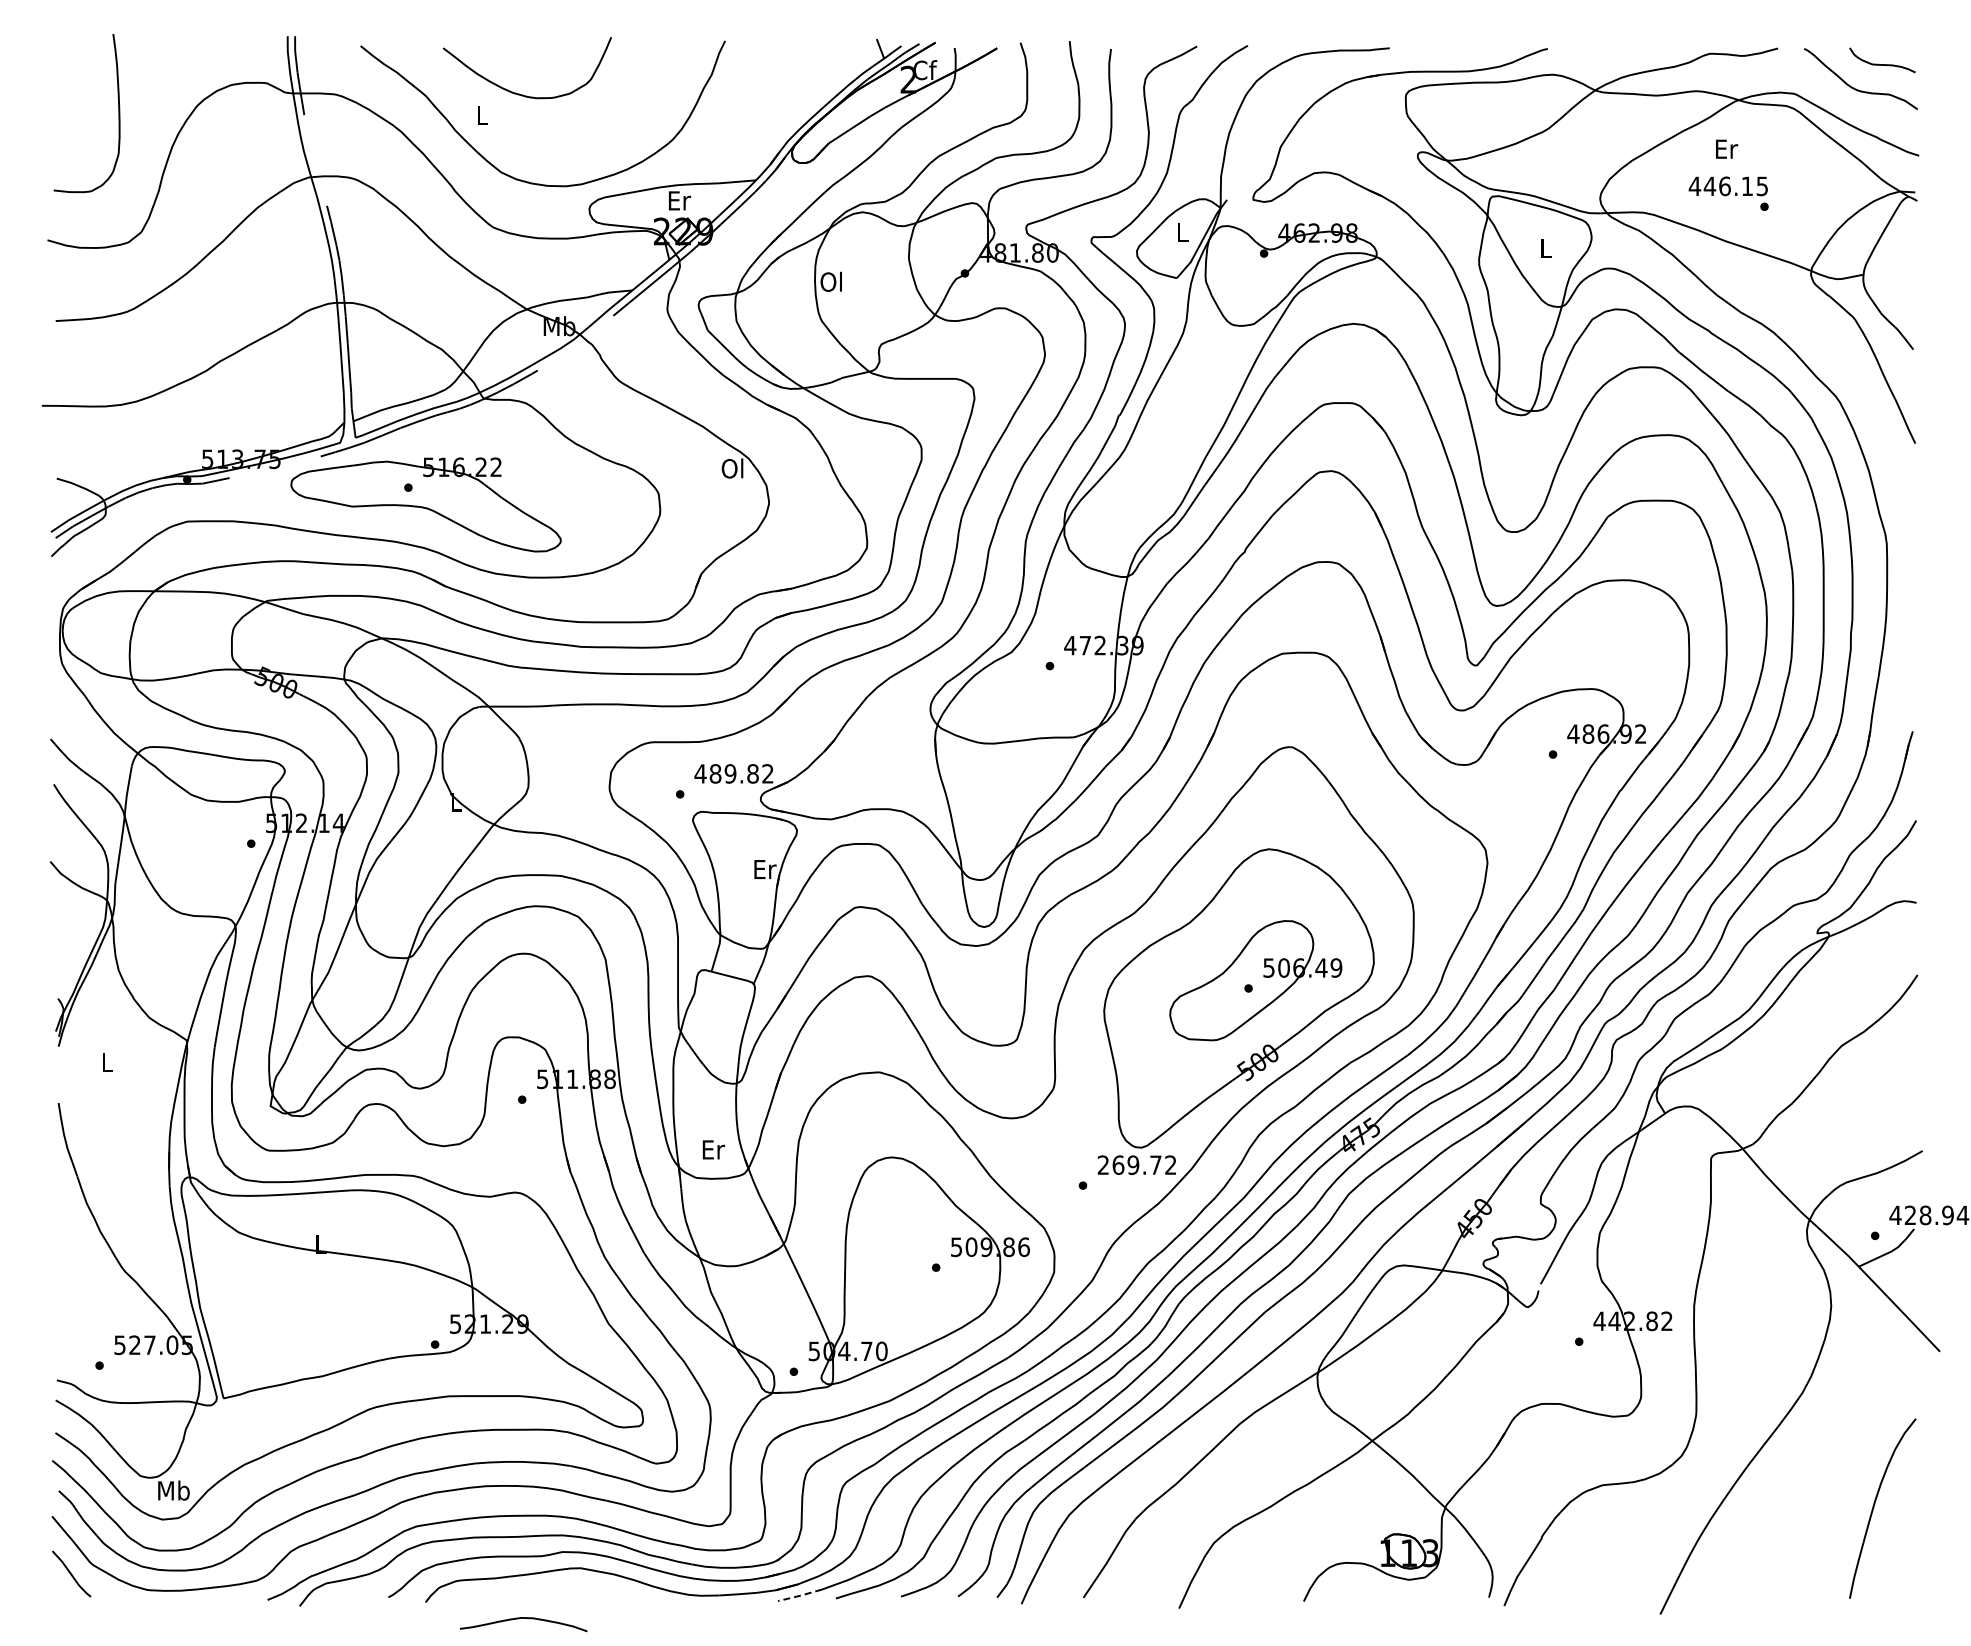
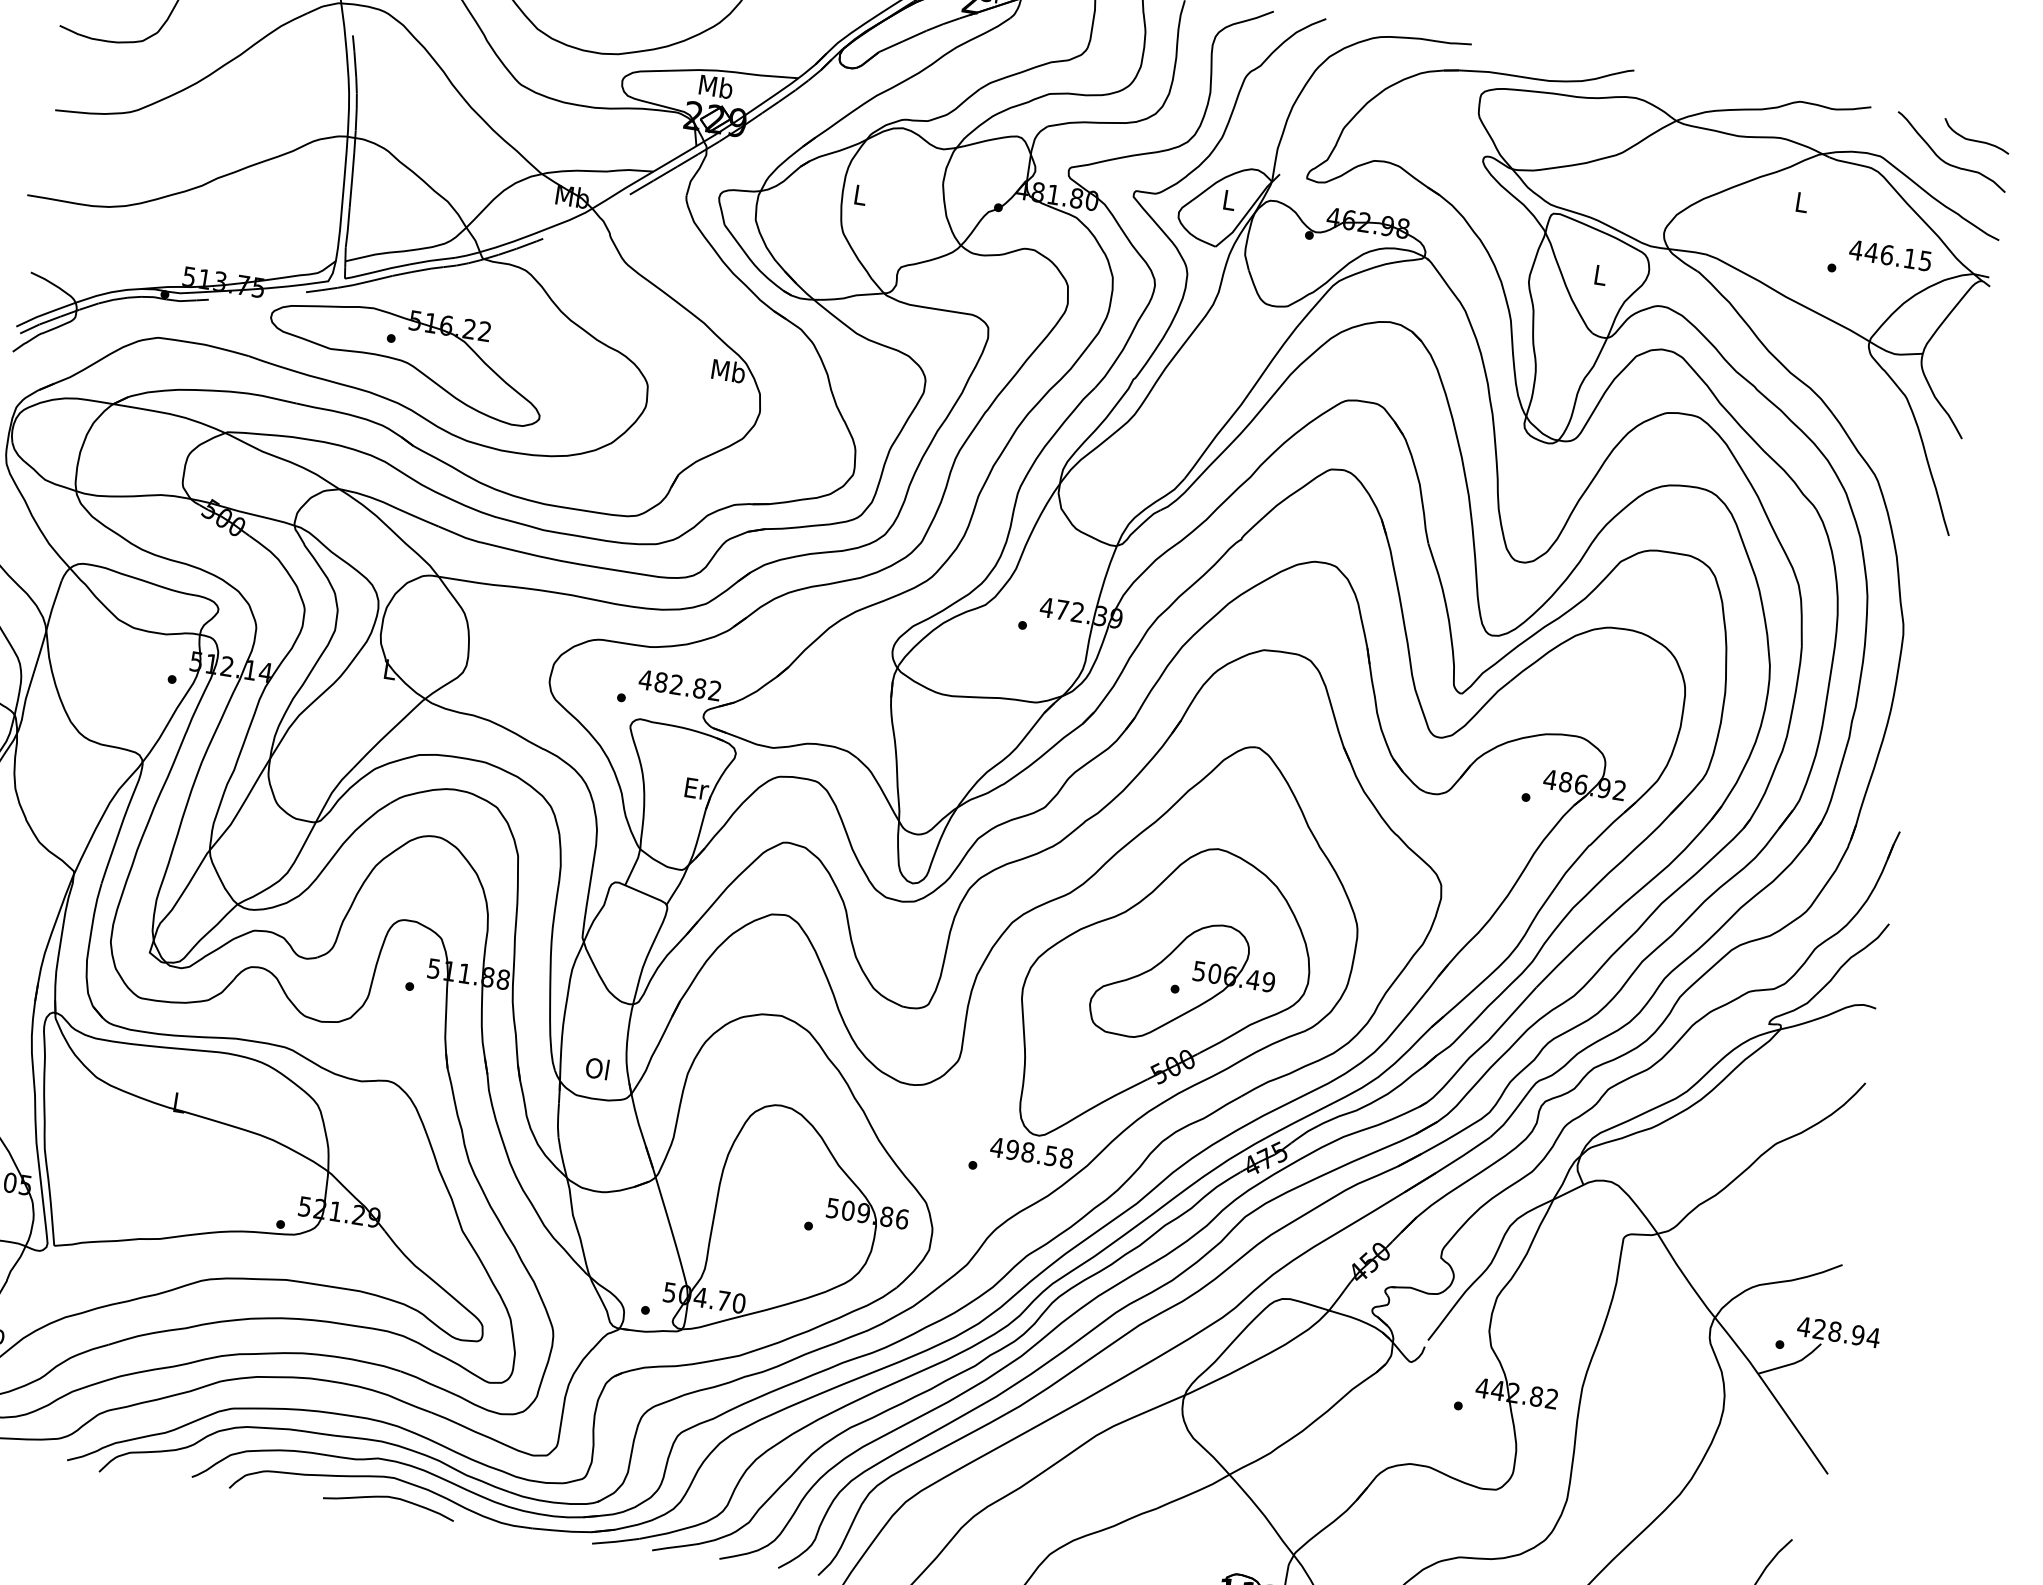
text: (1727, 148) -> (1803, 202), Er -> L
text: (1727, 186) -> (1889, 255), moved
text: (679, 200) -> (716, 86), Er -> Mb
text: (830, 281) -> (858, 194), Ol -> L
text: (733, 468) -> (728, 371), Ol -> Mb
text: (730, 773) -> (676, 684), 489.82 -> 482.82
text: (712, 1149) -> (597, 1068), Er -> Ol
text: (1136, 1165) -> (1031, 1153), 269.72 -> 498.58
line: (800, 1595) -> (616, 1541), dashed -> solid
curve: (523, 1618) -> (390, 1497), moved

